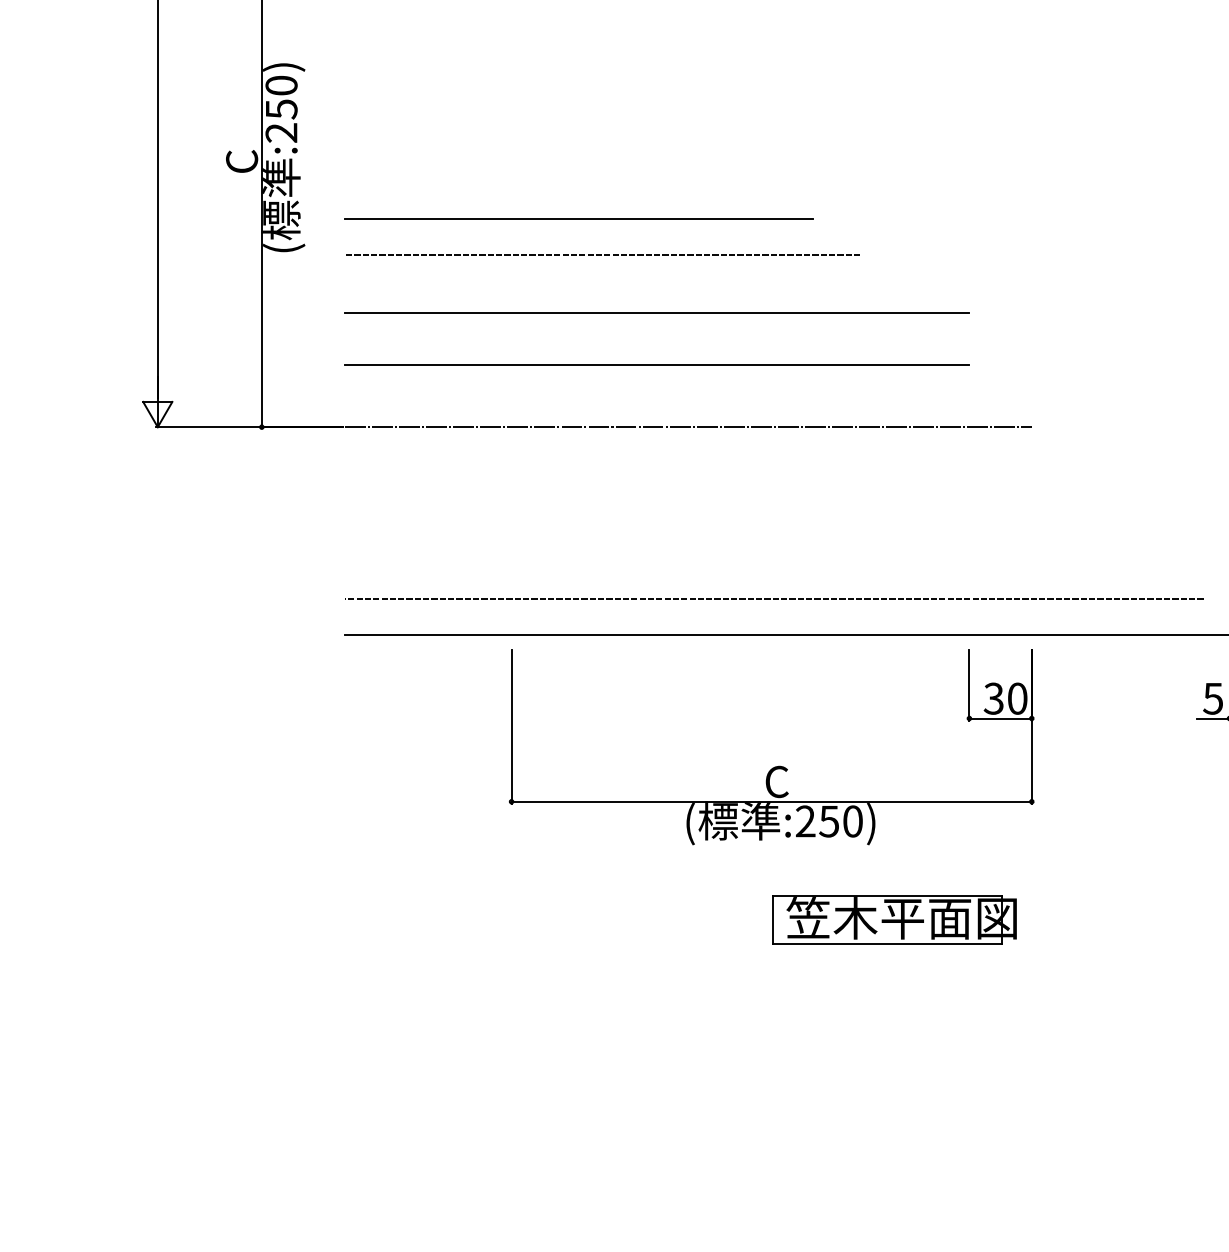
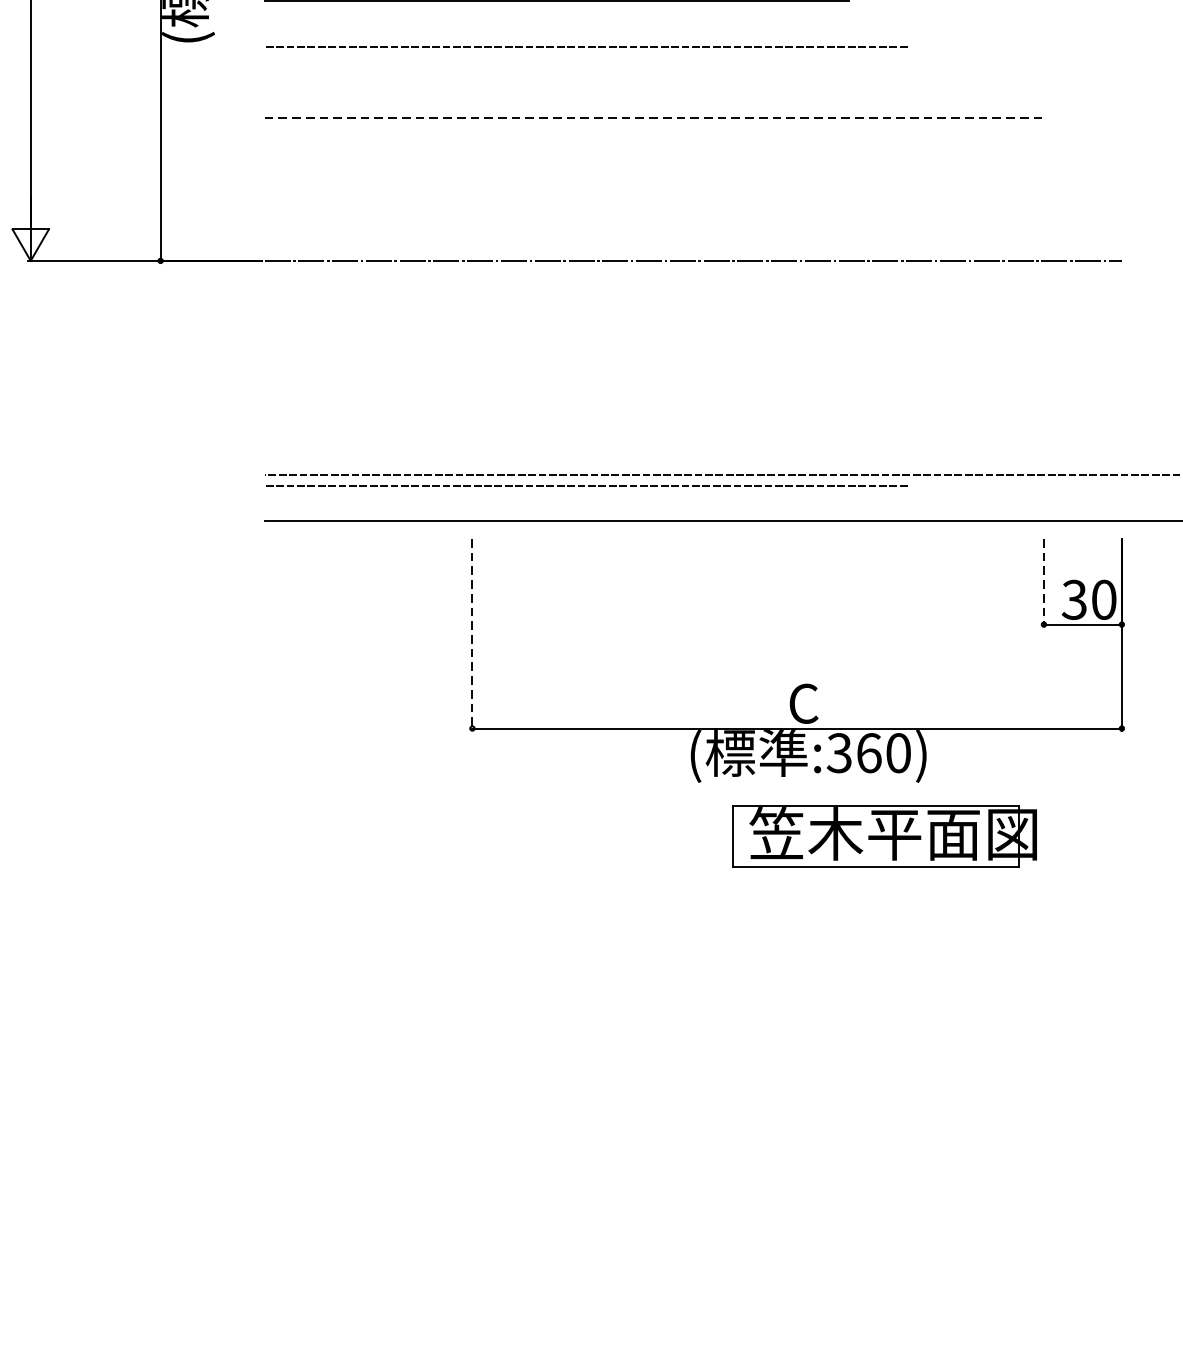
line: (657, 312) -> (654, 117), solid -> dashed
line: (657, 364) -> (654, 182), removed
line: (601, 606) -> (584, 484), added
line: (969, 685) -> (1044, 583), solid -> dashed
line: (511, 726) -> (472, 634), solid -> dashed
text: (817, 821) -> (854, 753), :250) -> :360)
part: (894, 919) -> (884, 835), moved

